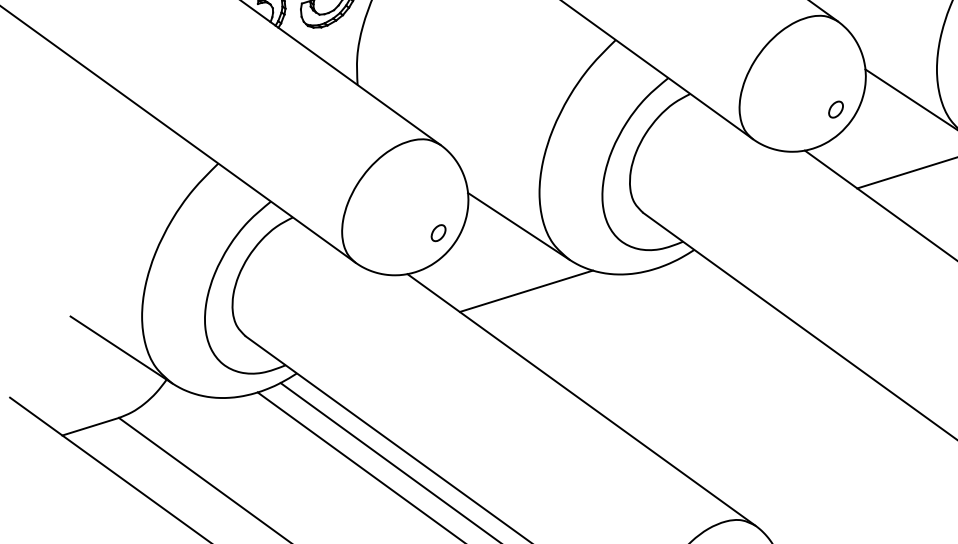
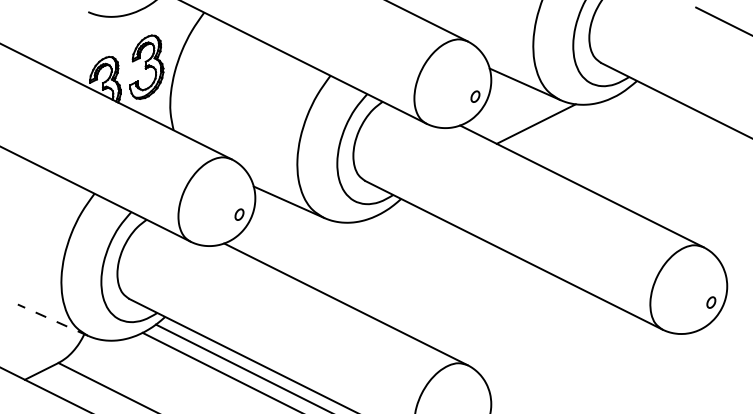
line: (525, 290) -> (299, 241), removed
line: (122, 350) -> (53, 320), solid -> dashed

